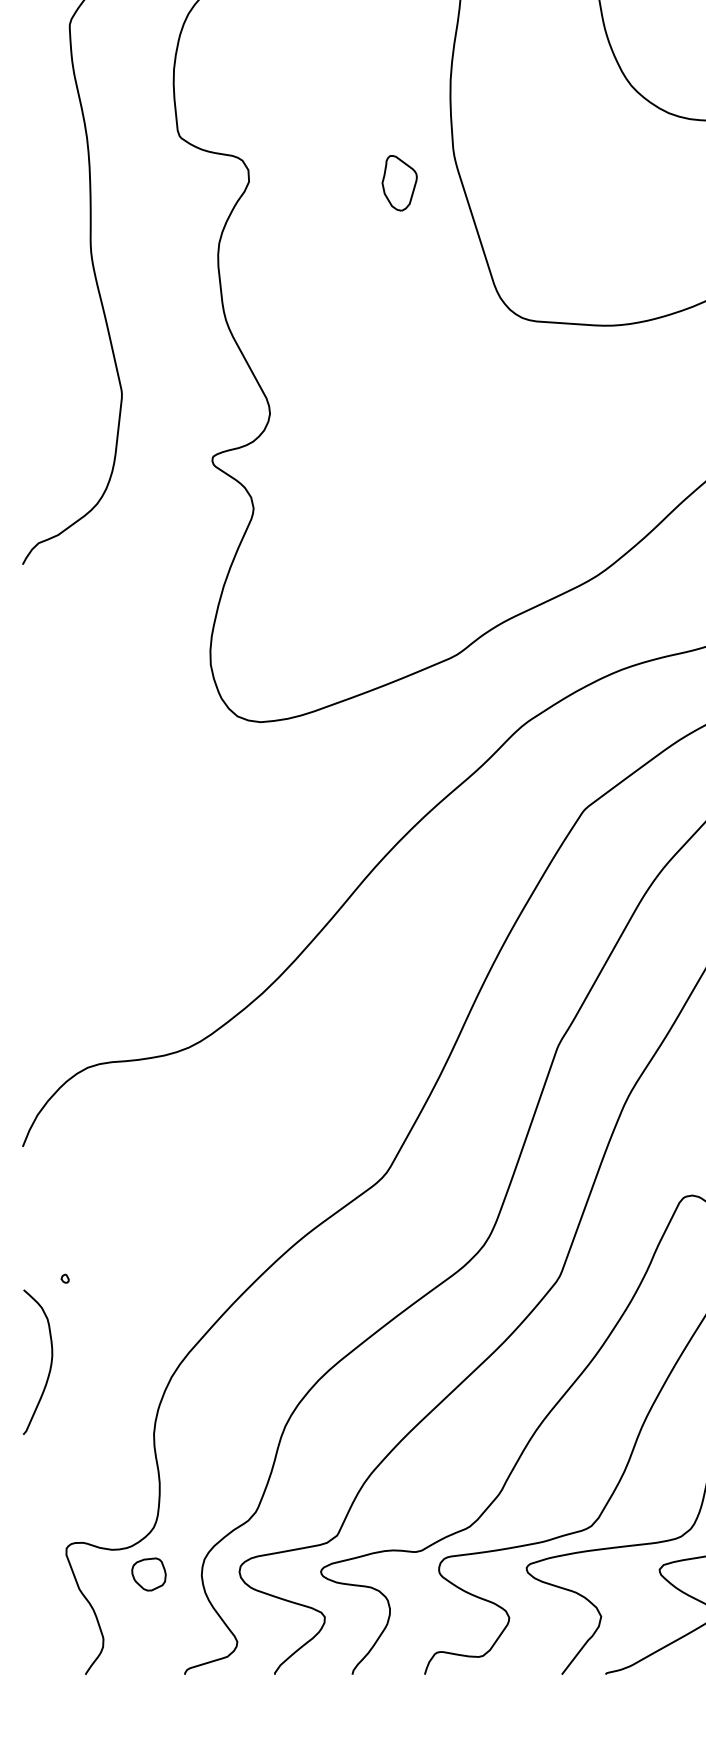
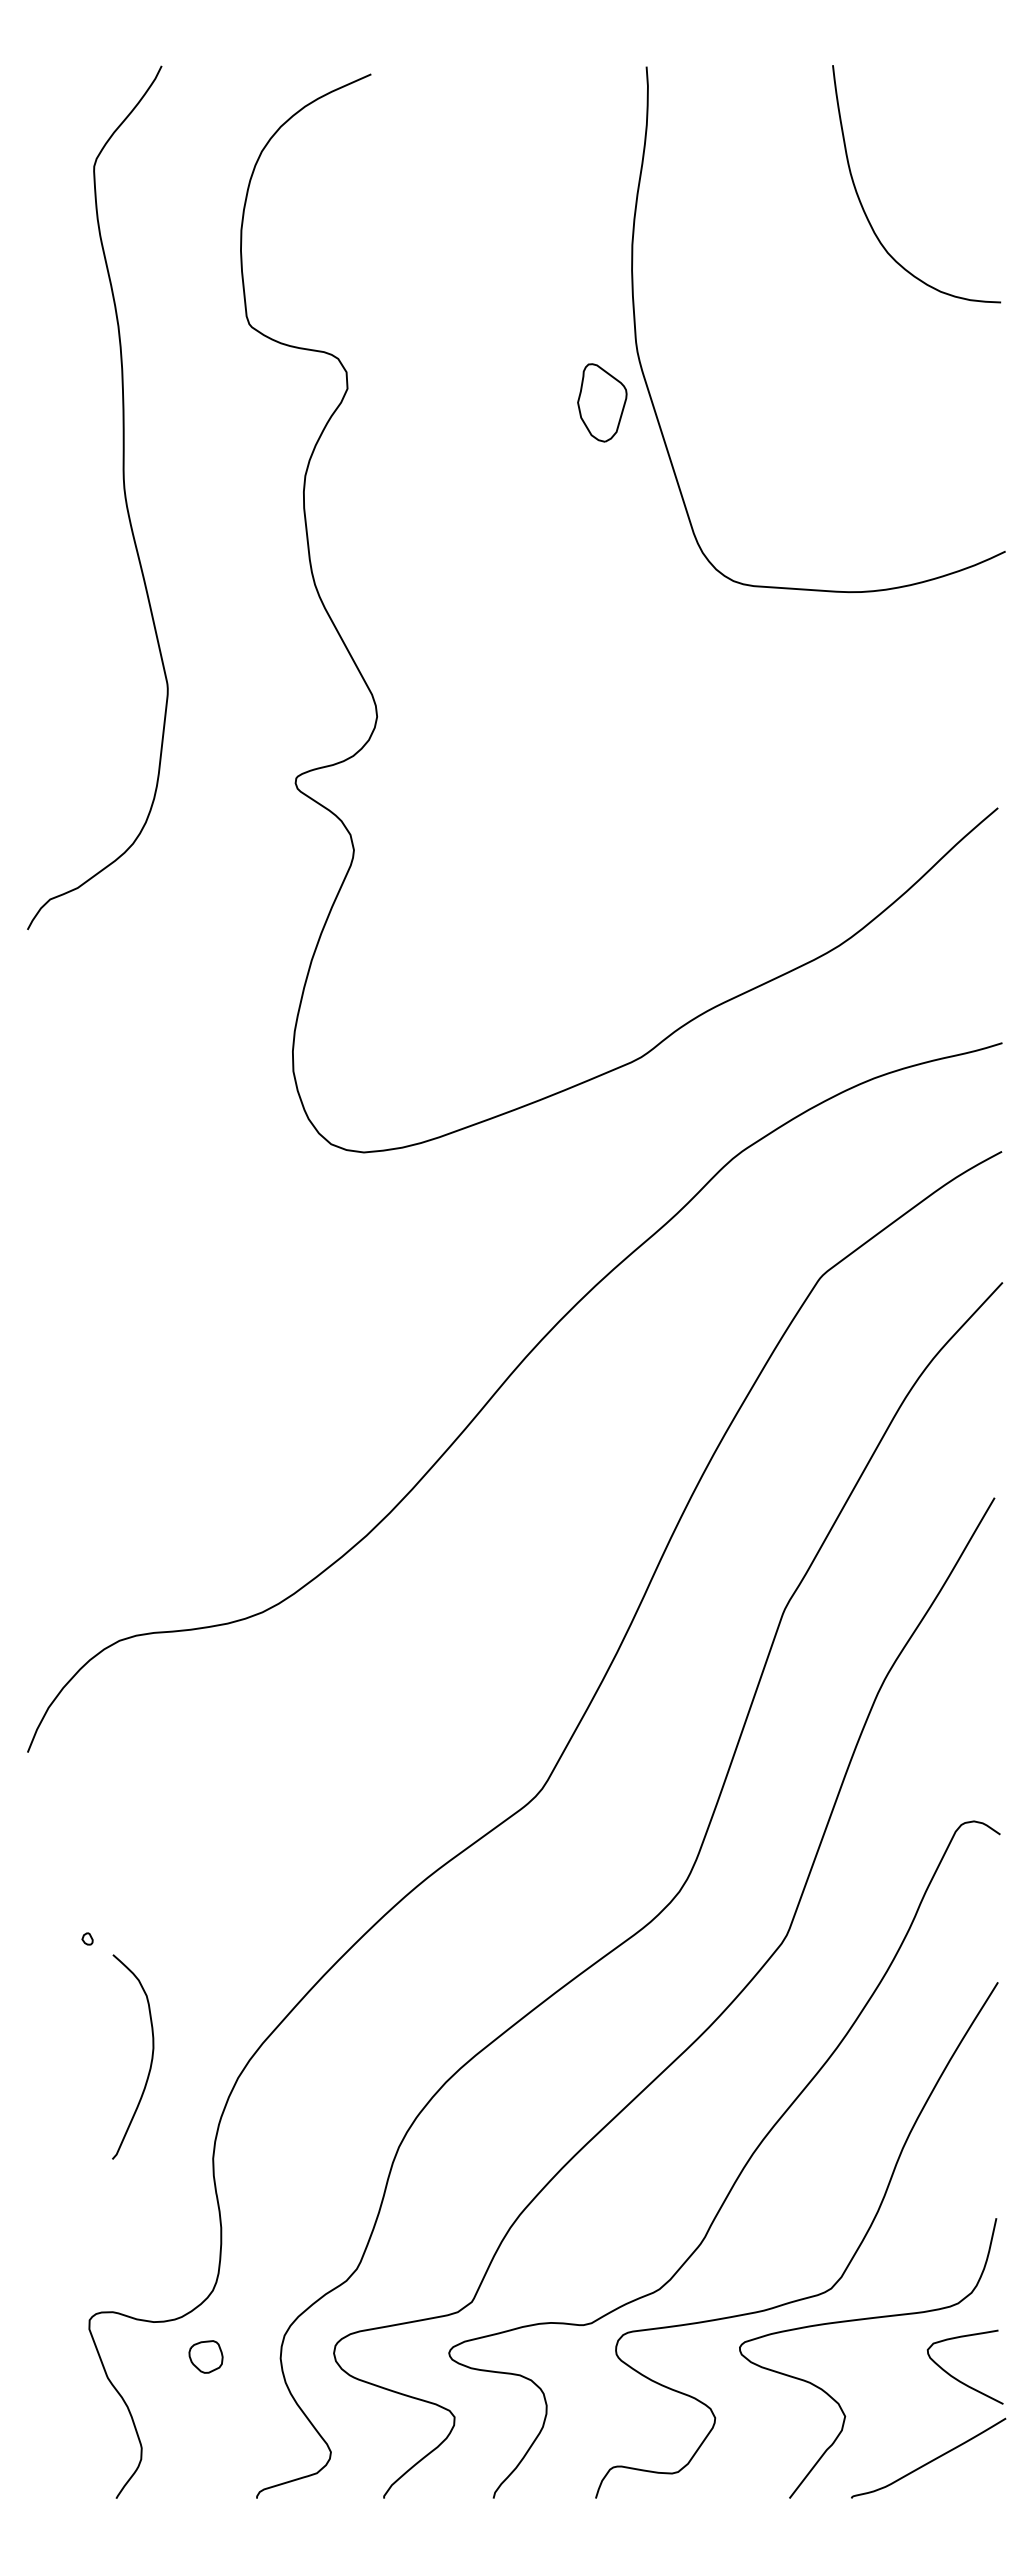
part: (399, 183) -> (602, 402), moved
curve: (50, 1365) -> (150, 2061), moved
part: (148, 1574) -> (205, 2356), size x0.7

